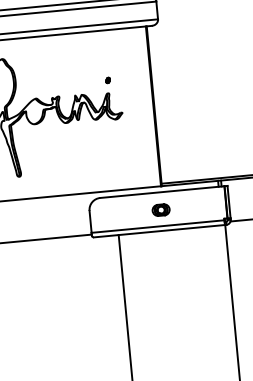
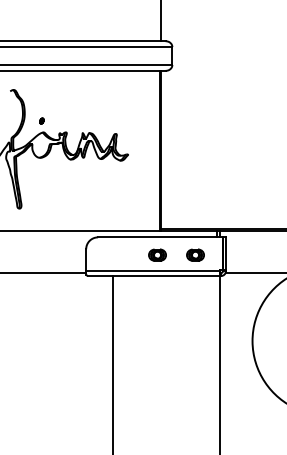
part: (107, 79) -> (41, 120), moved
part: (198, 205) -> (195, 254), added

